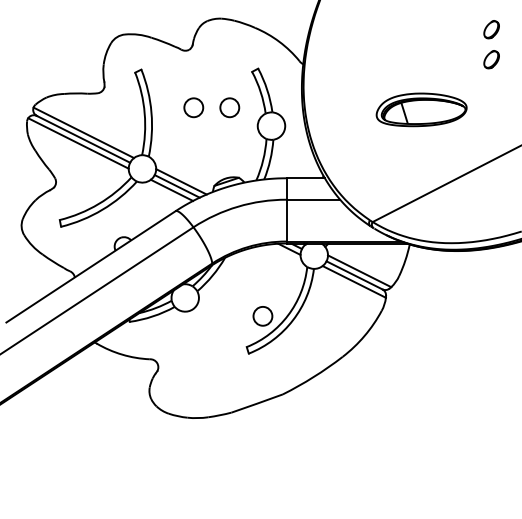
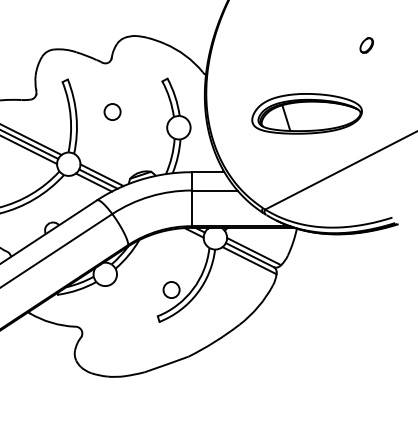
part: (491, 59) -> (366, 70), removed
circle: (229, 107) -> (143, 111), removed
part: (421, 109) -> (306, 113), size x1.43

